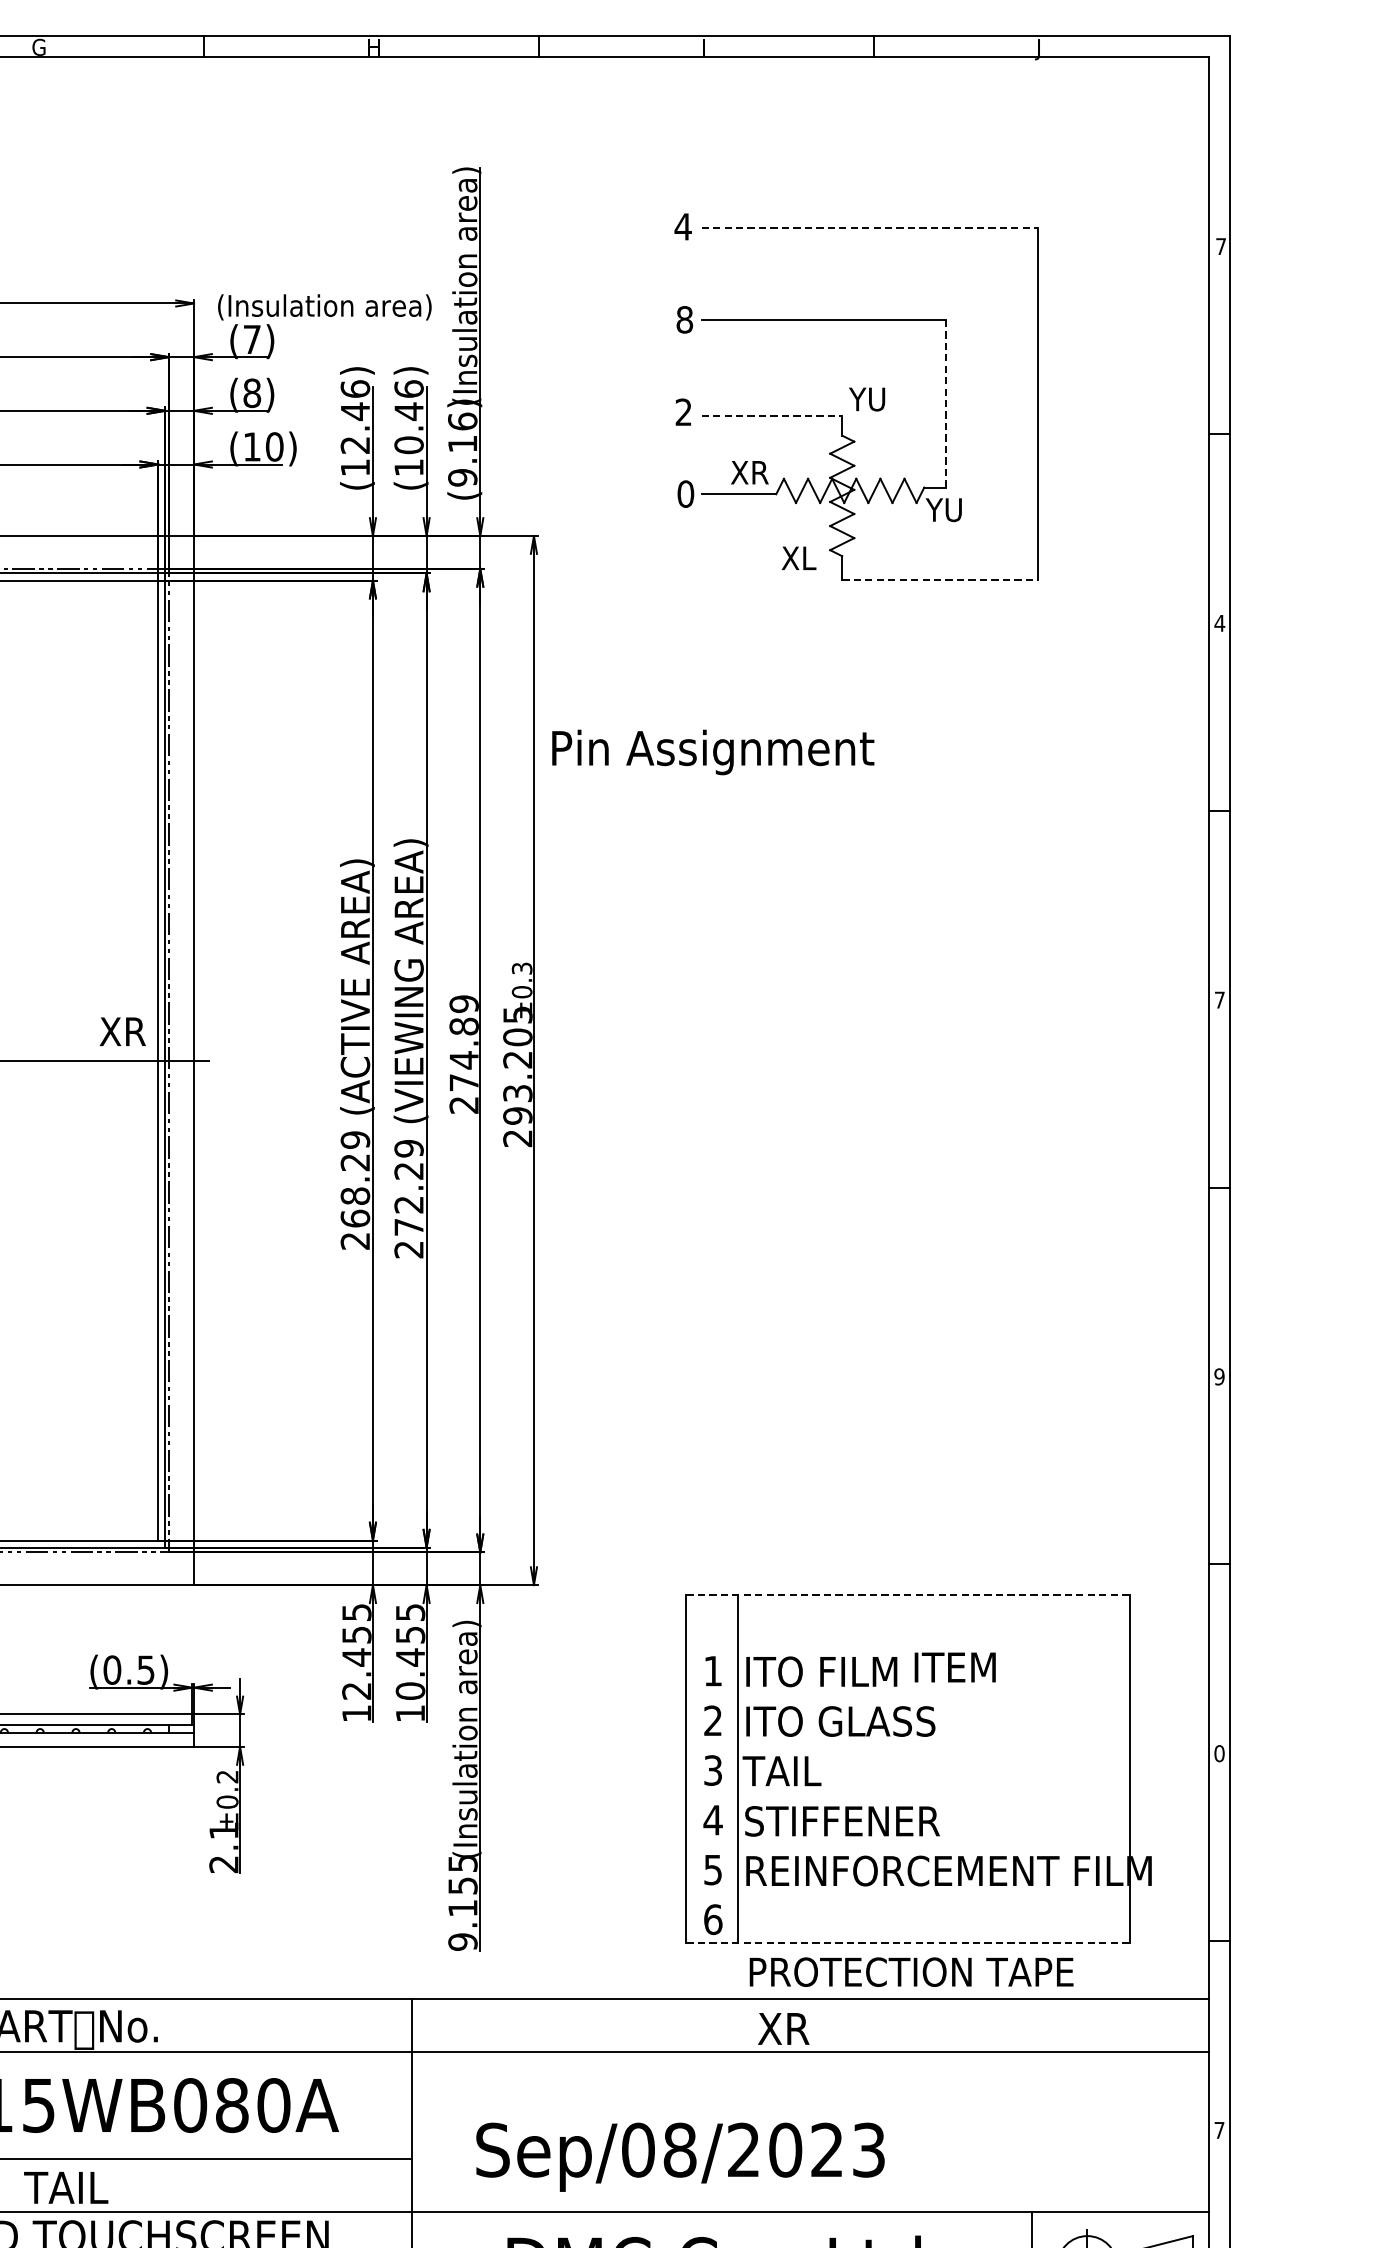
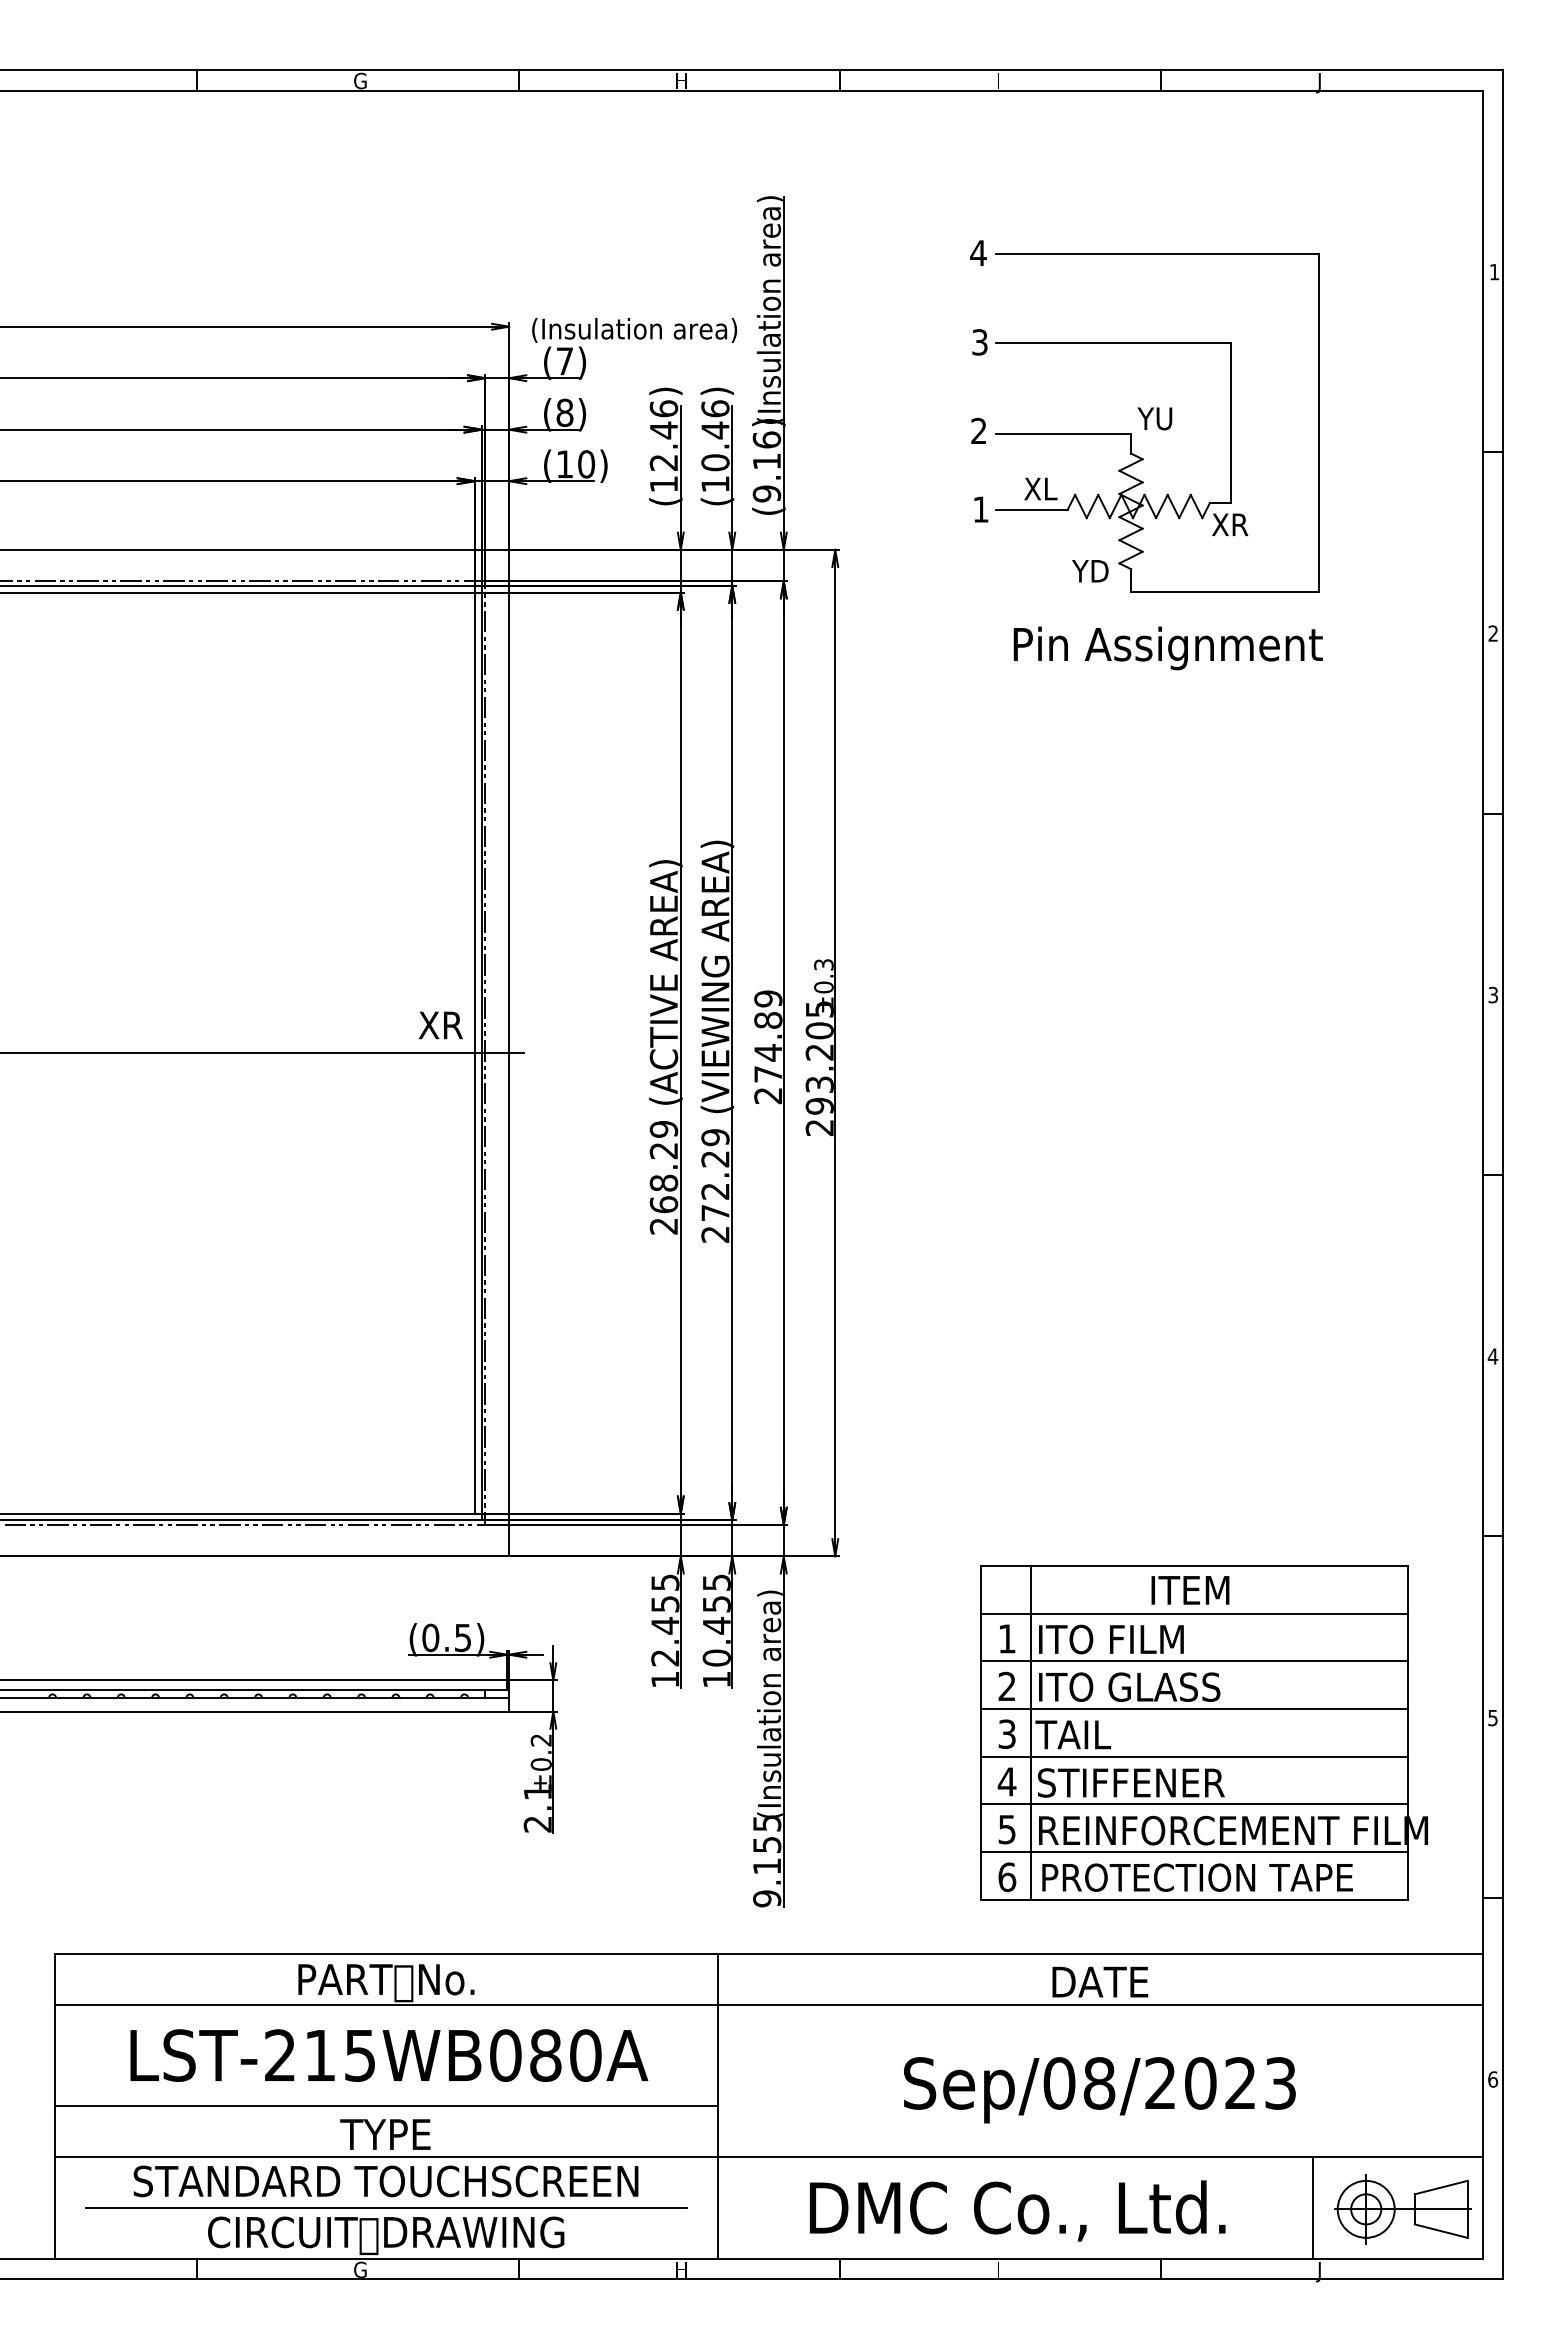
line: (870, 228) -> (1158, 254), dashed -> solid
text: (1221, 246) -> (1494, 272), 7 -> 1
text: (684, 319) -> (979, 342), 8 -> 3
line: (945, 403) -> (1230, 422), dashed -> solid
line: (772, 415) -> (1064, 434), dashed -> solid
text: (761, 472) -> (1053, 488), XR -> XL
text: (685, 494) -> (980, 509), 0 -> 1
text: (944, 509) -> (1229, 524), YU -> XR
text: (799, 558) -> (1090, 571), XL -> YD
line: (940, 579) -> (1225, 591), dashed -> solid
text: (1220, 623) -> (1493, 633), 4 -> 2
text: (712, 752) -> (1167, 648), moved
text: (1218, 999) -> (1492, 994), 7 -> 3
text: (1218, 1376) -> (1492, 1356), 9 -> 4
line: (909, 1595) -> (1195, 1566), dashed -> solid
line: (908, 1644) -> (1194, 1613), added
text: (955, 1667) -> (1190, 1590), moved
line: (908, 1694) -> (1194, 1661), added
line: (908, 1744) -> (1194, 1709), added
text: (1218, 1753) -> (1492, 1717), 0 -> 5
line: (908, 1793) -> (1194, 1756), added
line: (908, 1843) -> (1194, 1804), added
line: (908, 1893) -> (1194, 1852), added
line: (909, 1942) -> (1195, 1899), dashed -> solid
text: (911, 1971) -> (1197, 1877), moved
text: (809, 2028) -> (1099, 1981), XR -> DATE
text: (1220, 2130) -> (1493, 2079), 7 -> 6
text: (680, 2157) -> (1099, 2090), moved
text: (65, 2187) -> (385, 2134), TAIL -> TYPE

